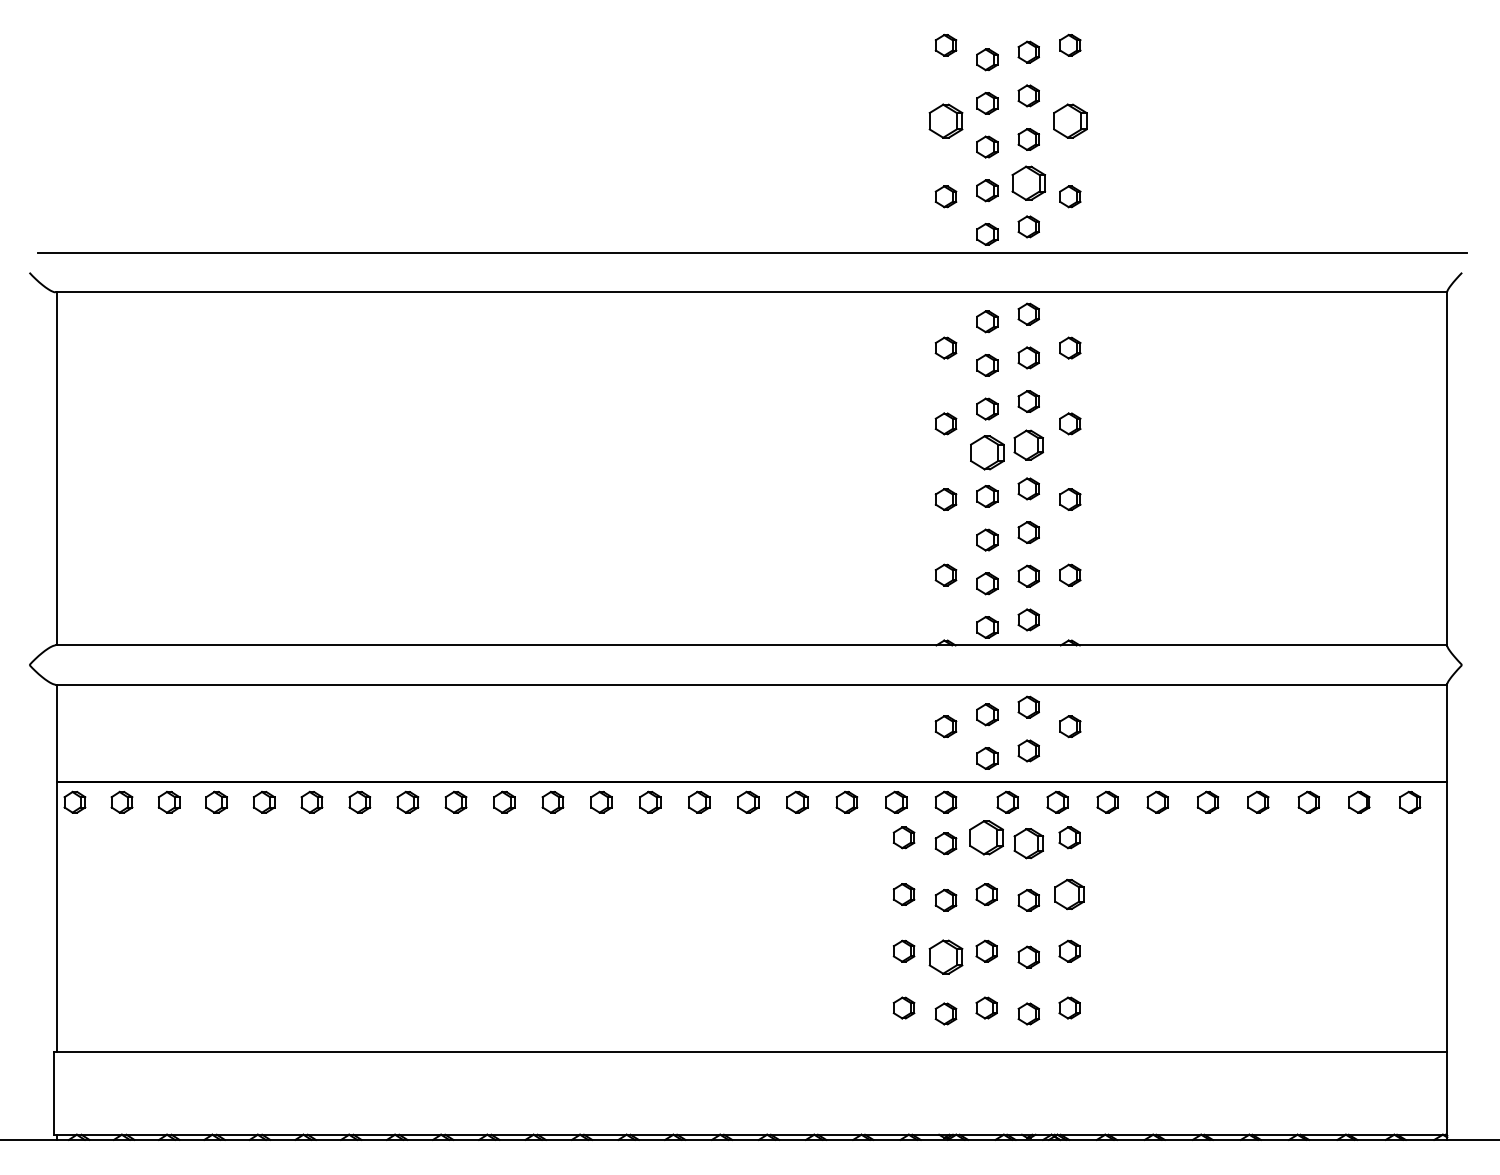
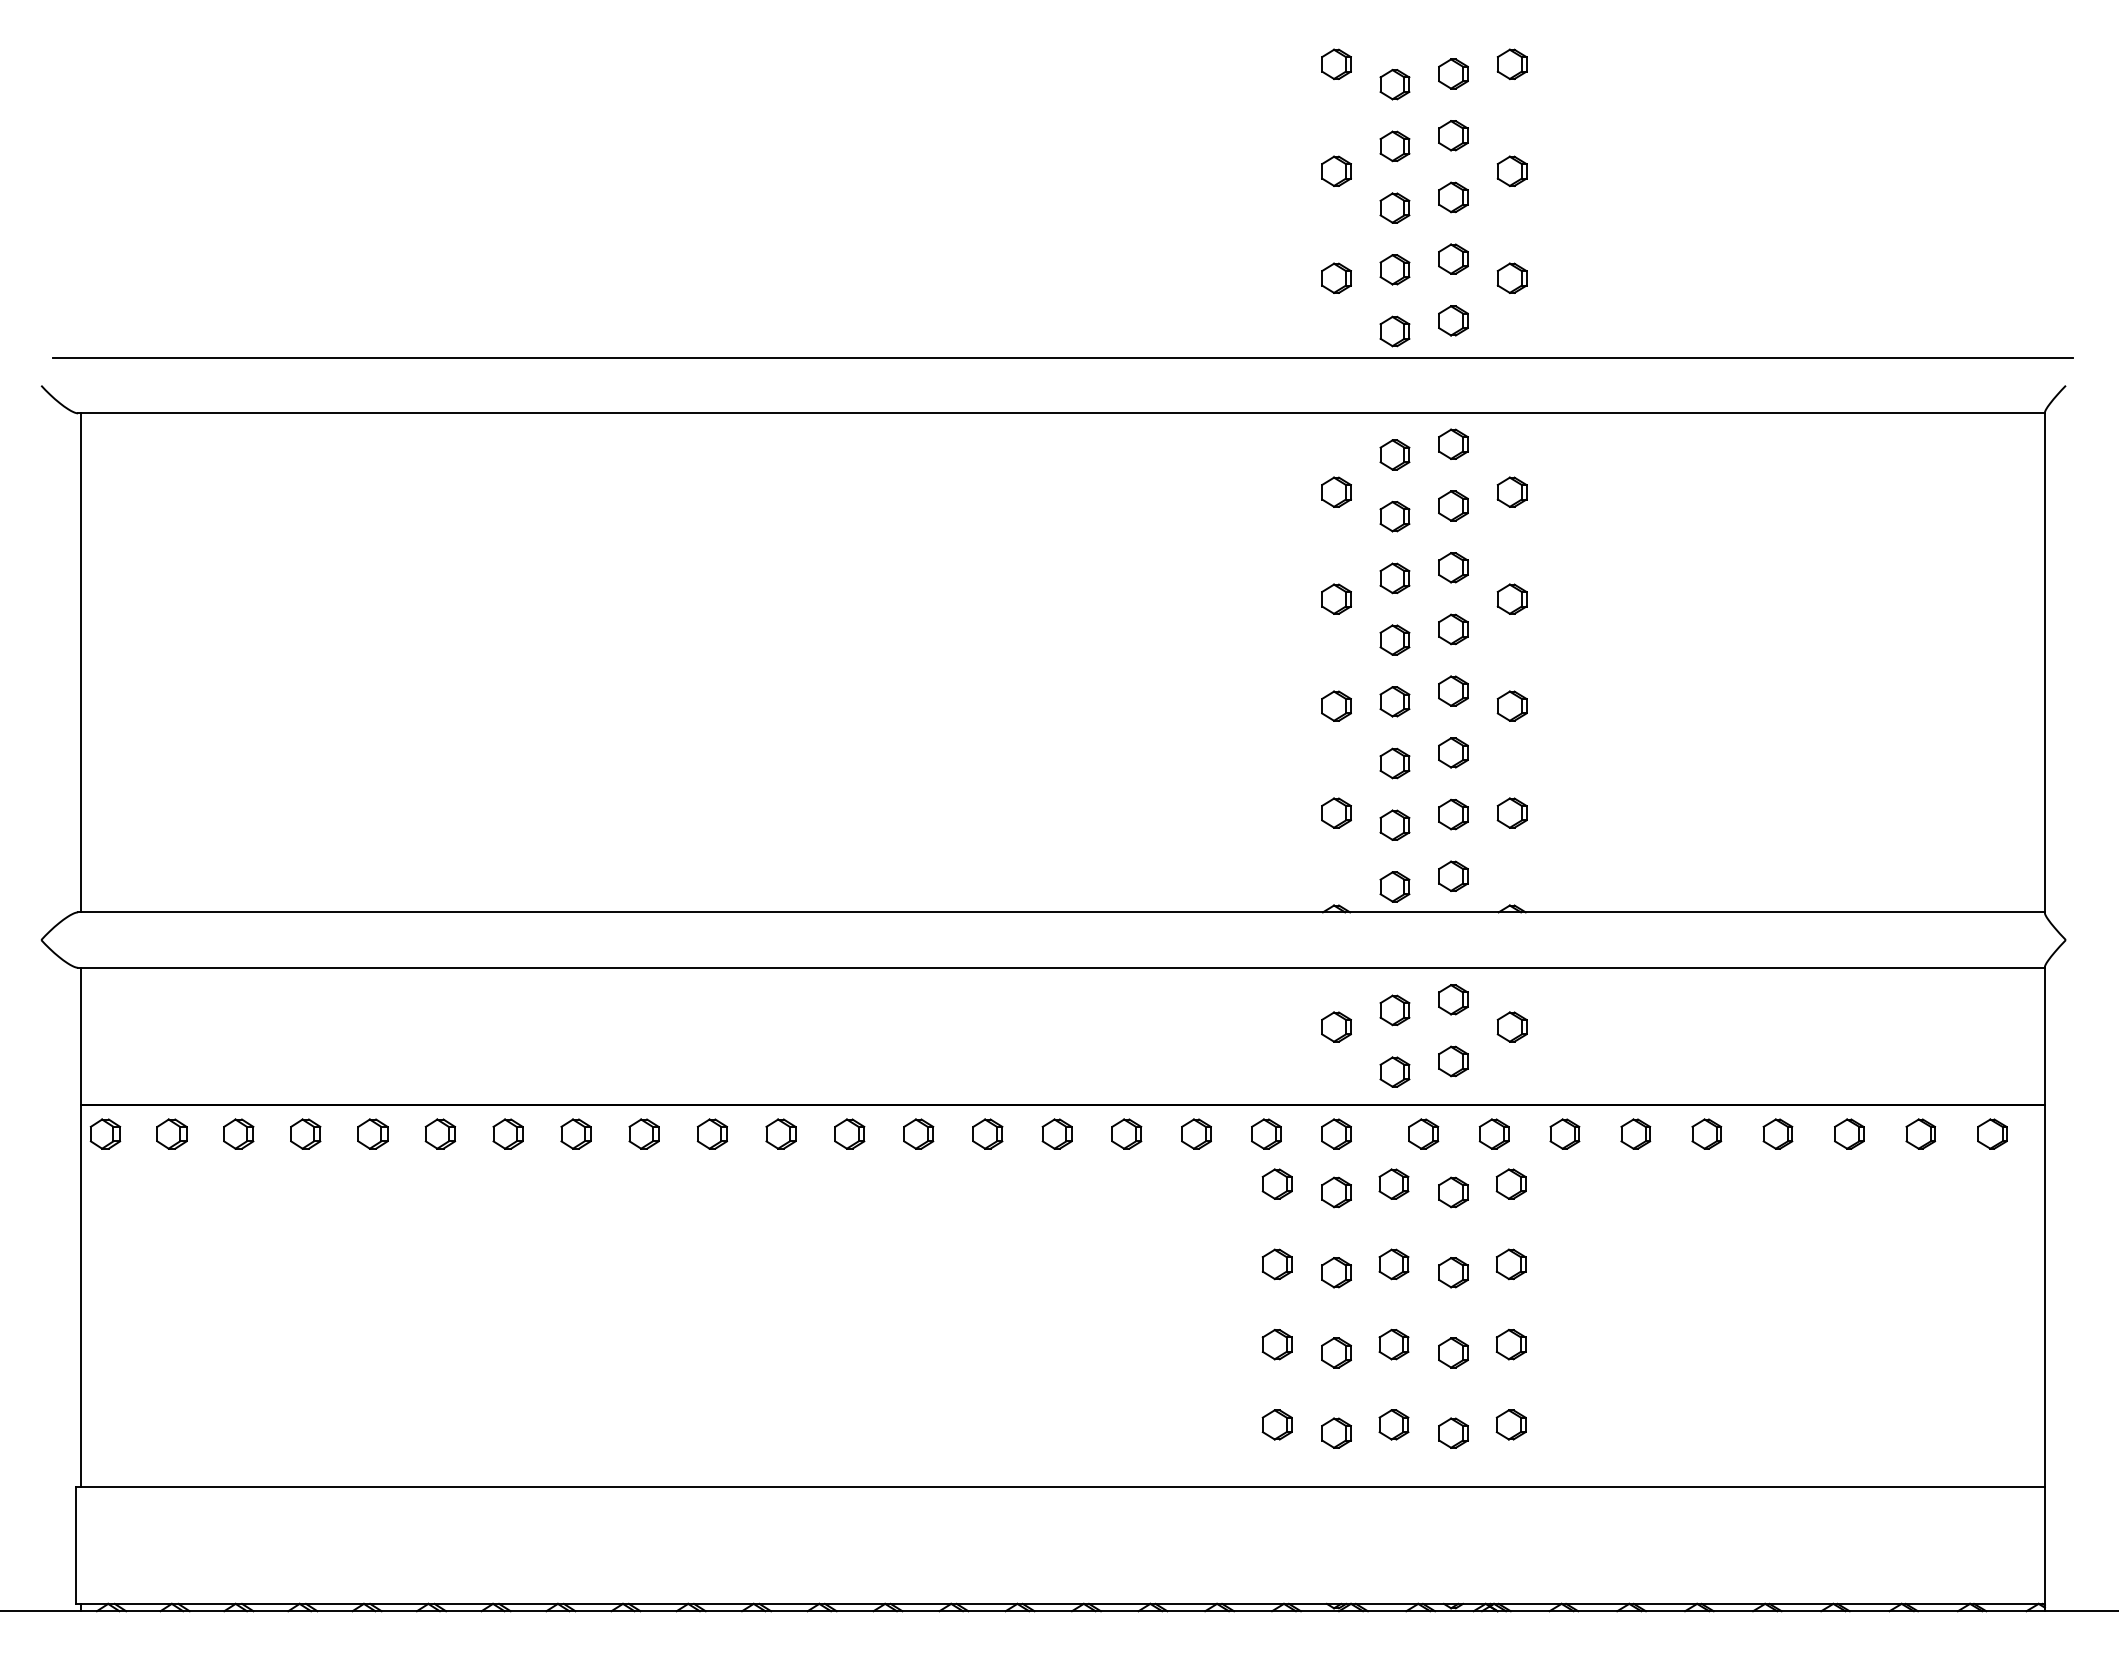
part: (946, 120) -> (1336, 170), size x0.62
part: (1069, 120) -> (1511, 170), size x0.62
part: (1028, 182) -> (1453, 258), size x0.62
part: (1028, 445) -> (1453, 629), size x0.71
part: (987, 452) -> (1394, 639), size x0.62
part: (986, 837) -> (1393, 1183), size x0.62
part: (1028, 843) -> (1453, 1192), size x0.71
part: (1069, 894) -> (1511, 1264), size x0.71
part: (946, 956) -> (1336, 1352), size x0.62

